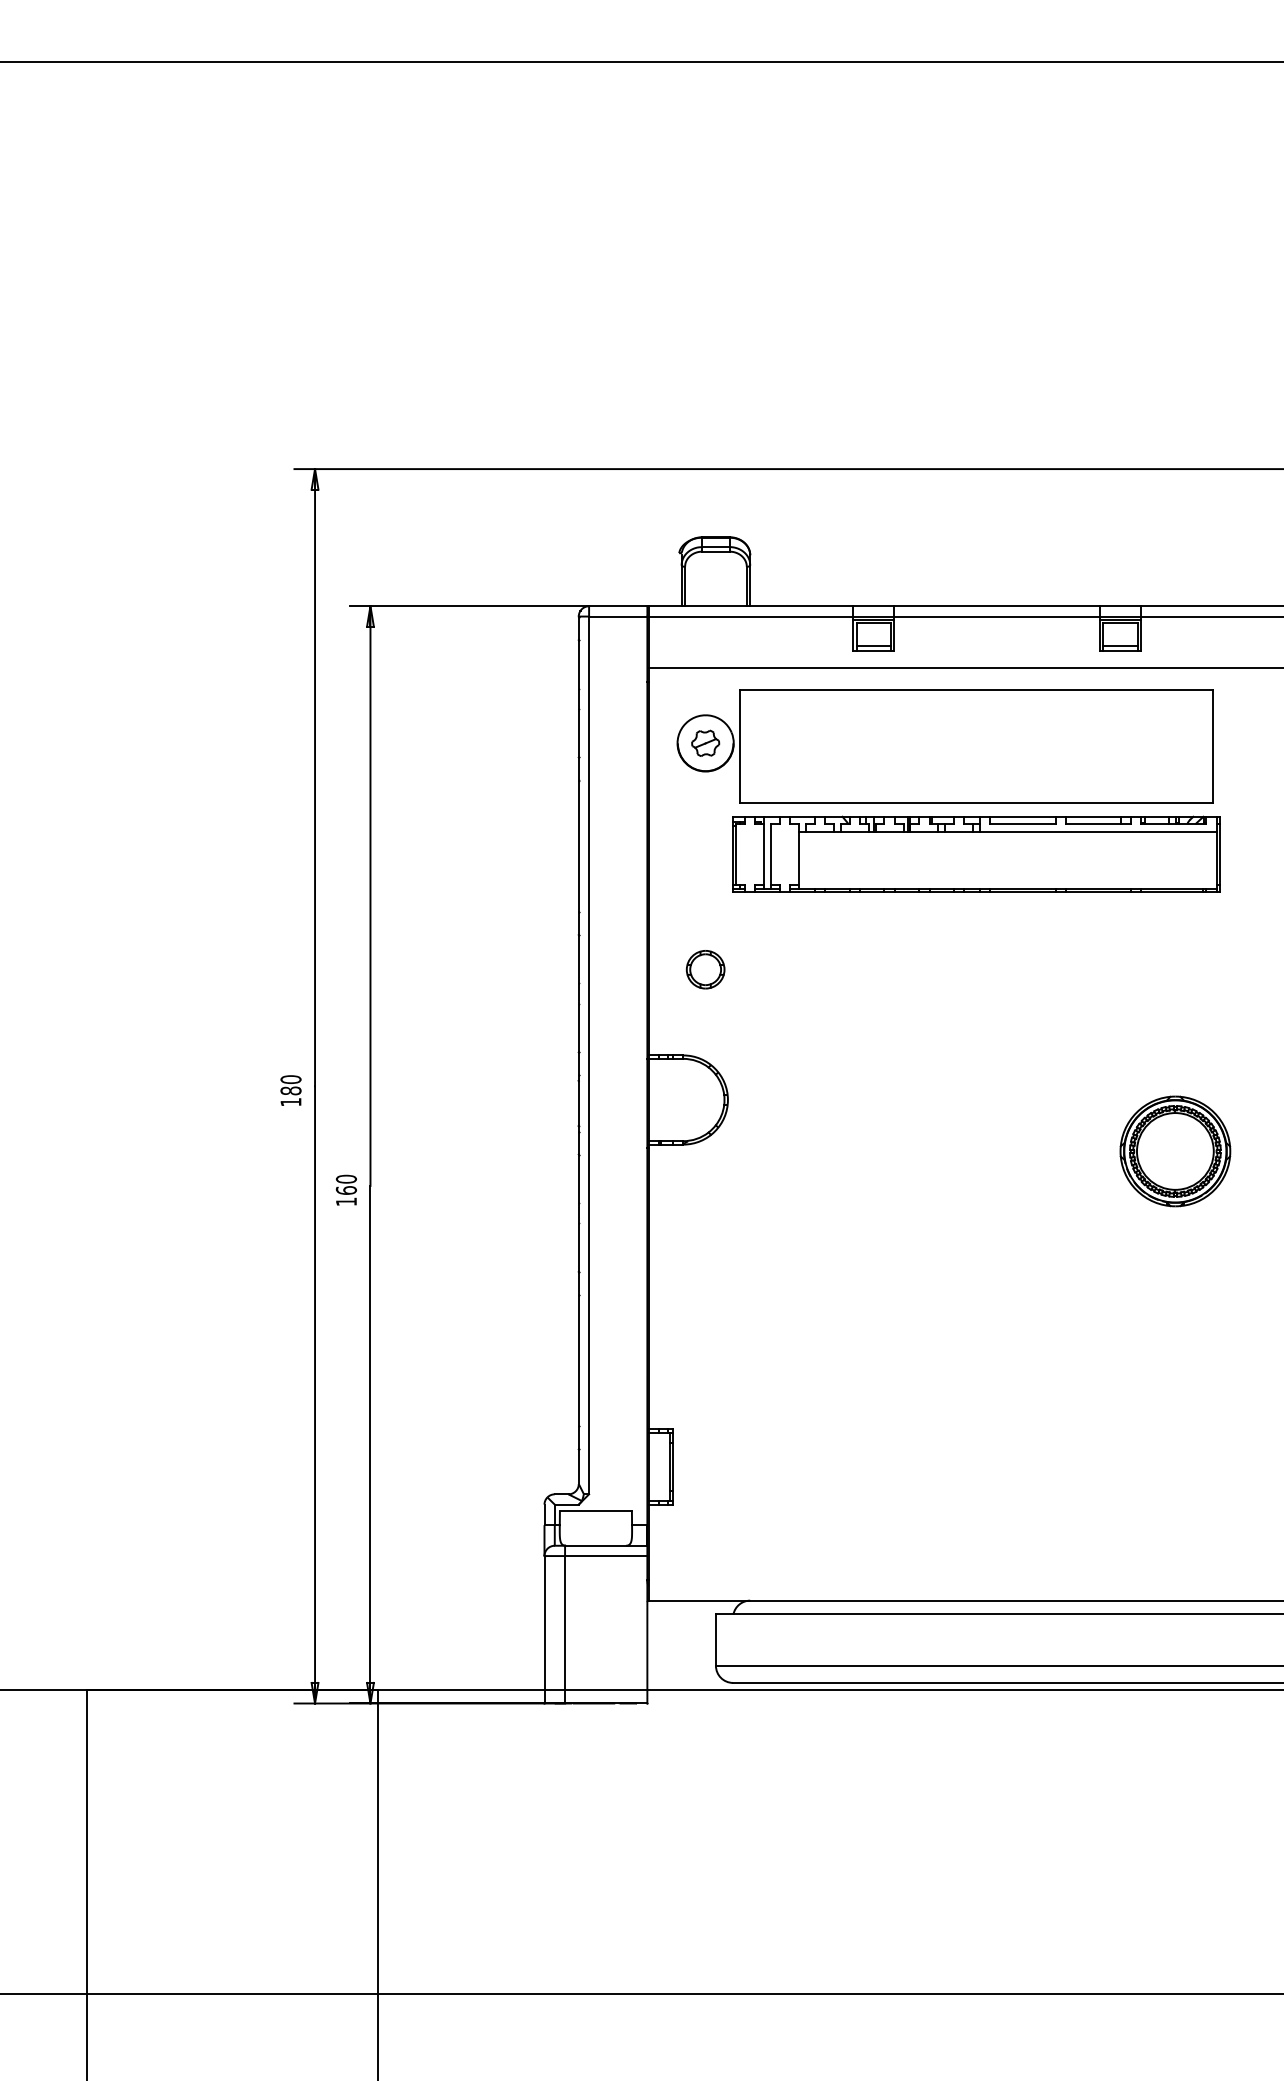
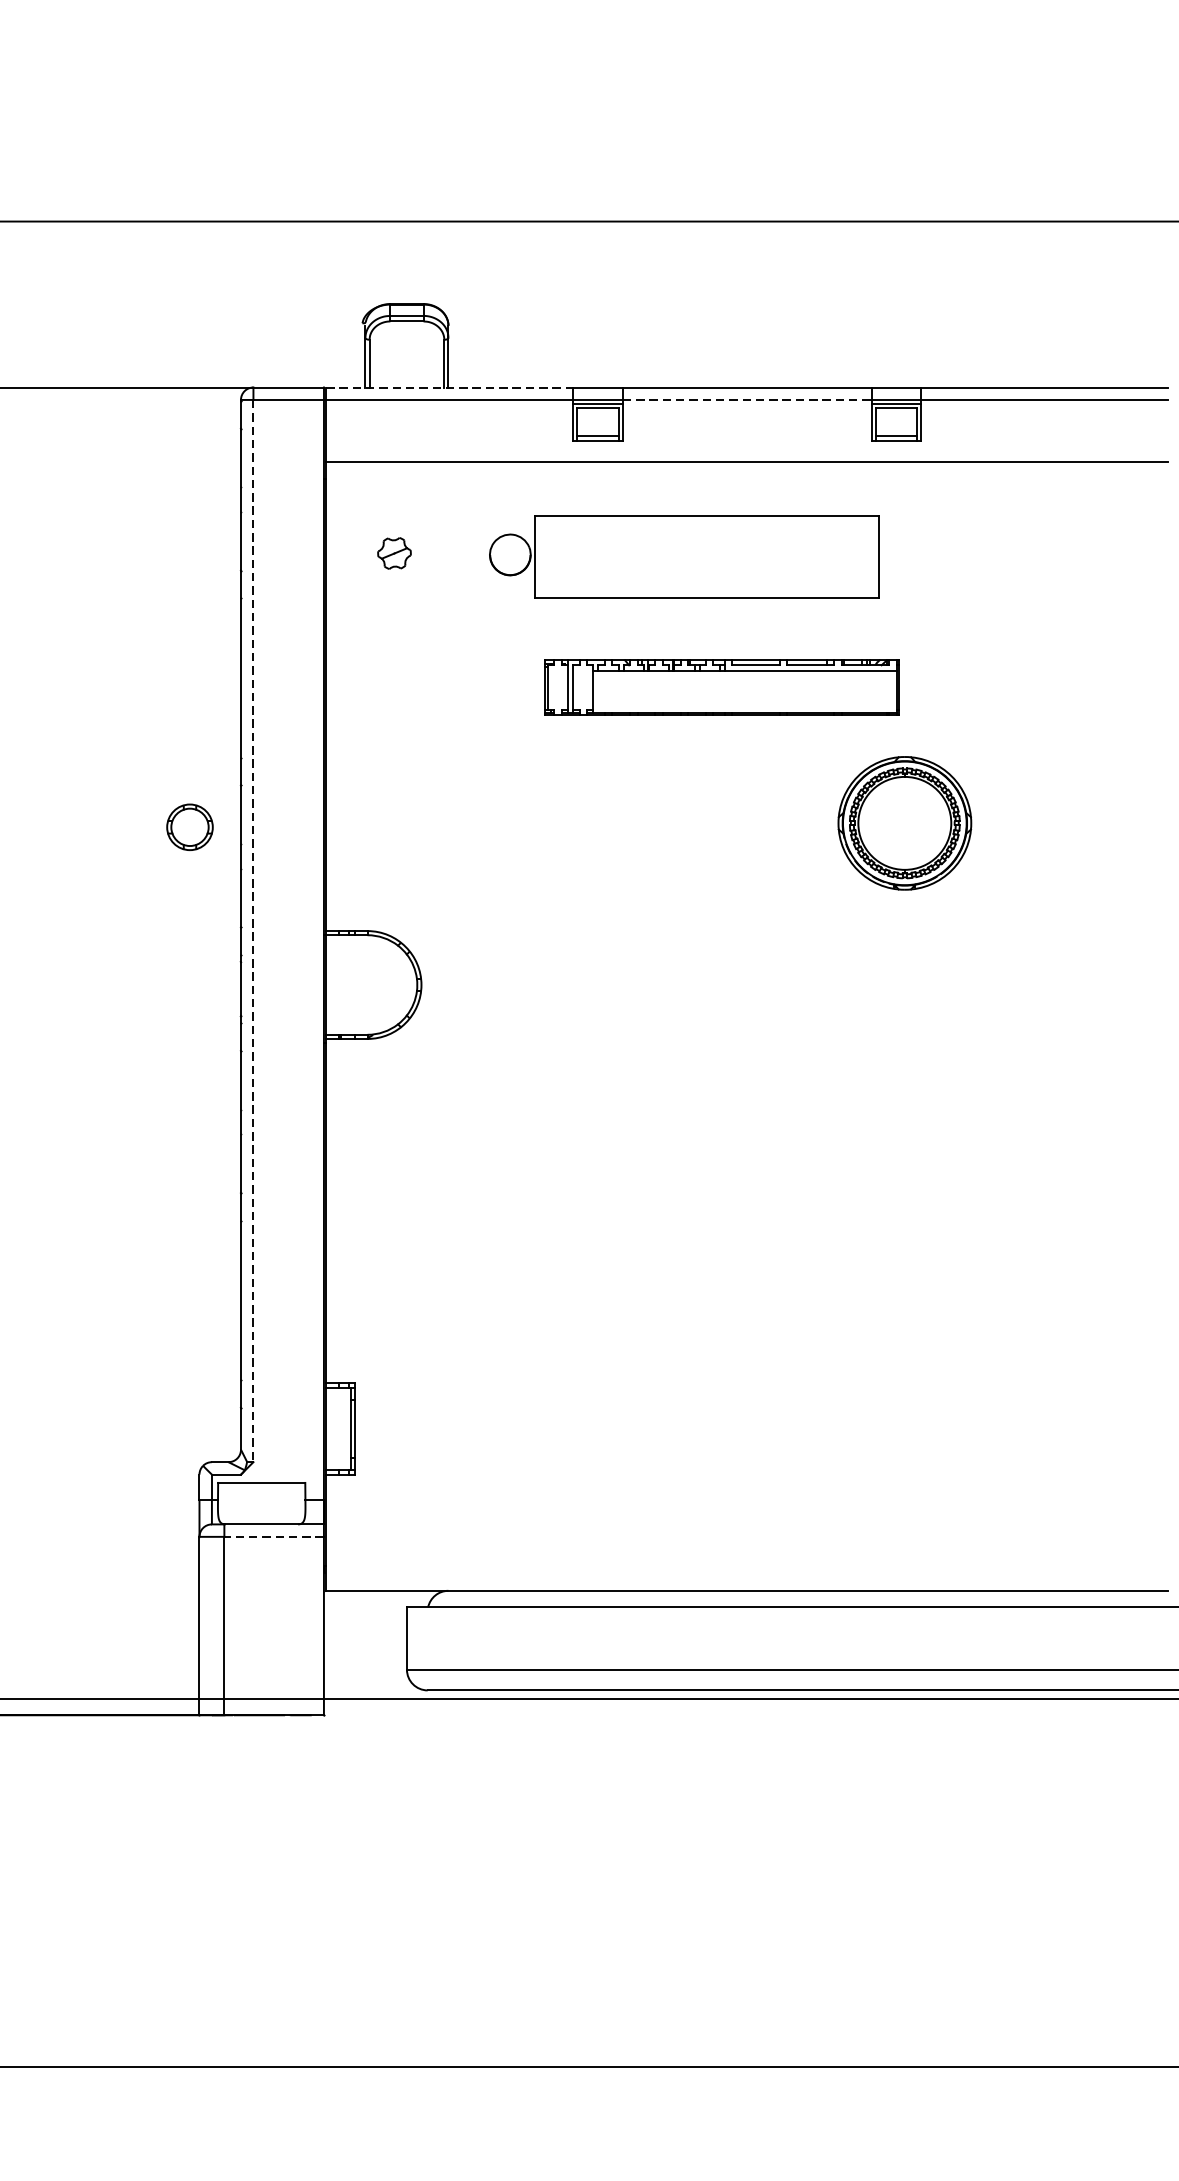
line: (751, 606) -> (449, 387), solid -> dashed
line: (997, 616) -> (747, 399), solid -> dashed
part: (944, 746) -> (683, 557), size x0.6
part: (976, 853) -> (722, 686), size x0.6
part: (705, 969) -> (189, 827), moved
line: (589, 1055) -> (253, 931), solid -> dashed
part: (1175, 1151) -> (904, 823), moved
line: (605, 1556) -> (273, 1537), solid -> dashed

